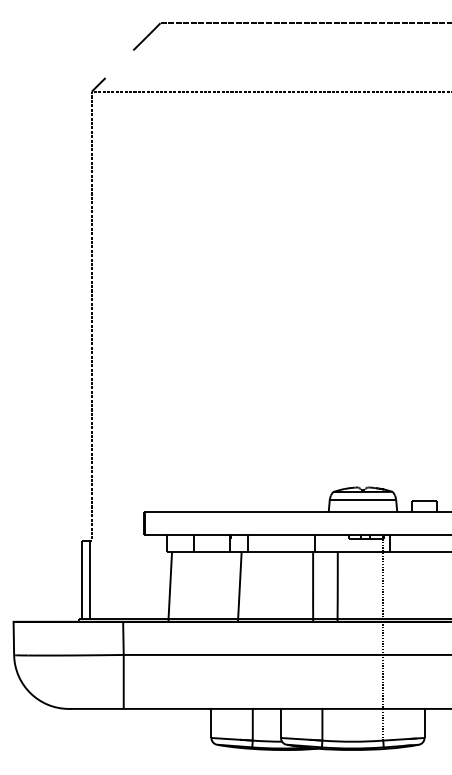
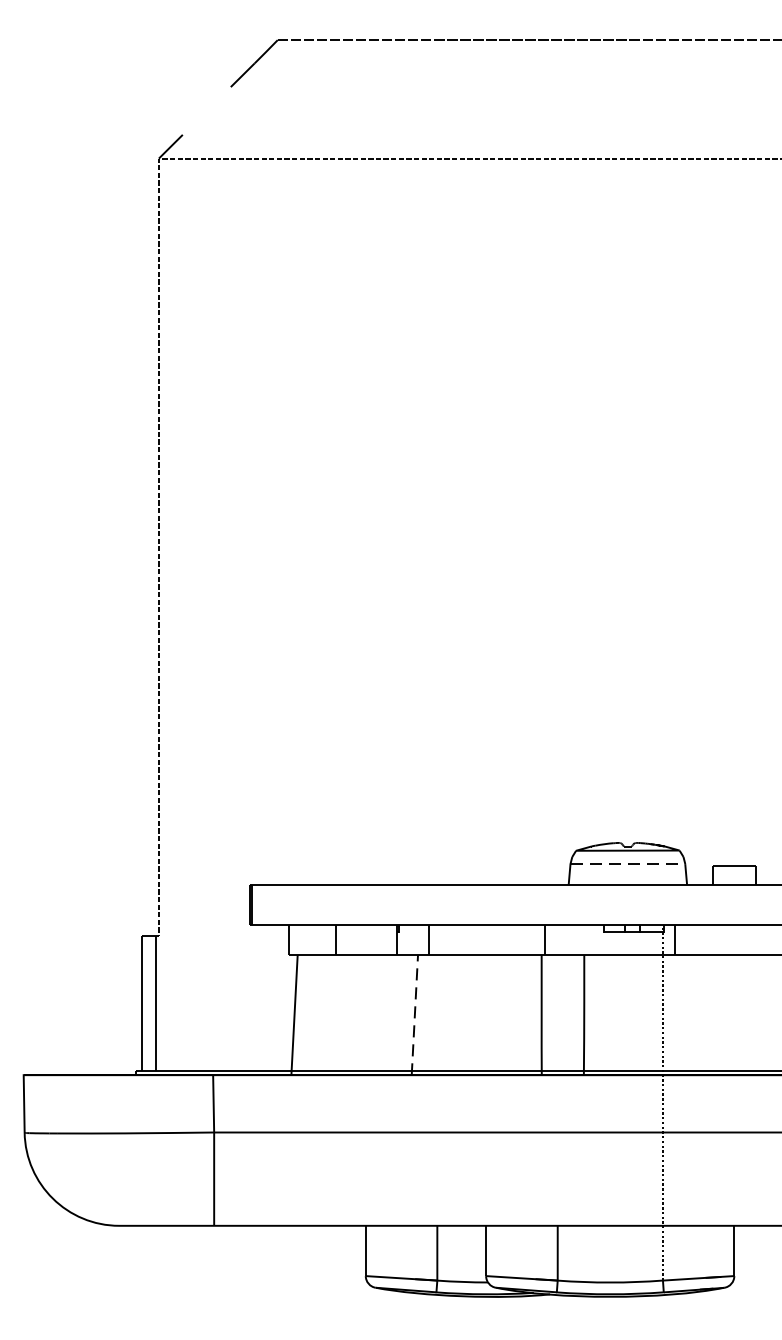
line: (363, 499) -> (628, 863), solid -> dashed
line: (239, 587) -> (414, 1015), solid -> dashed

